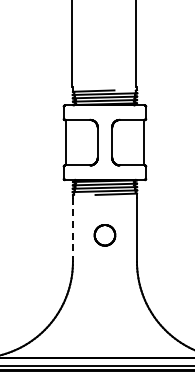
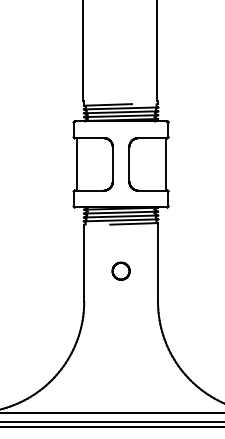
line: (72, 229) -> (83, 264), dashed -> solid
part: (104, 235) -> (120, 271), size x0.71

